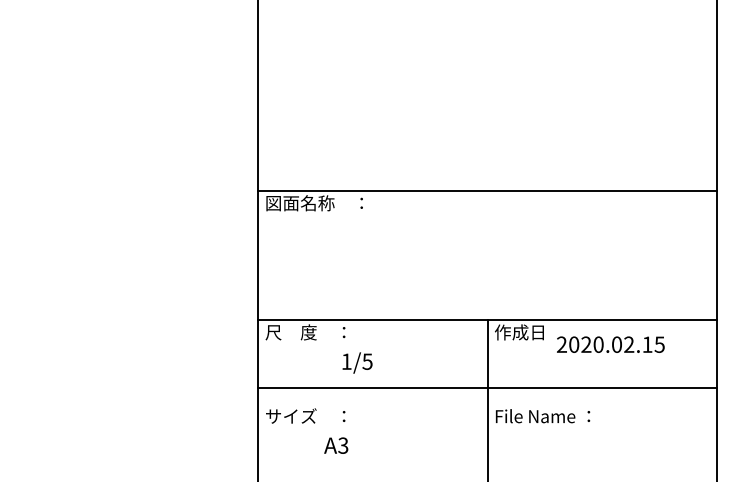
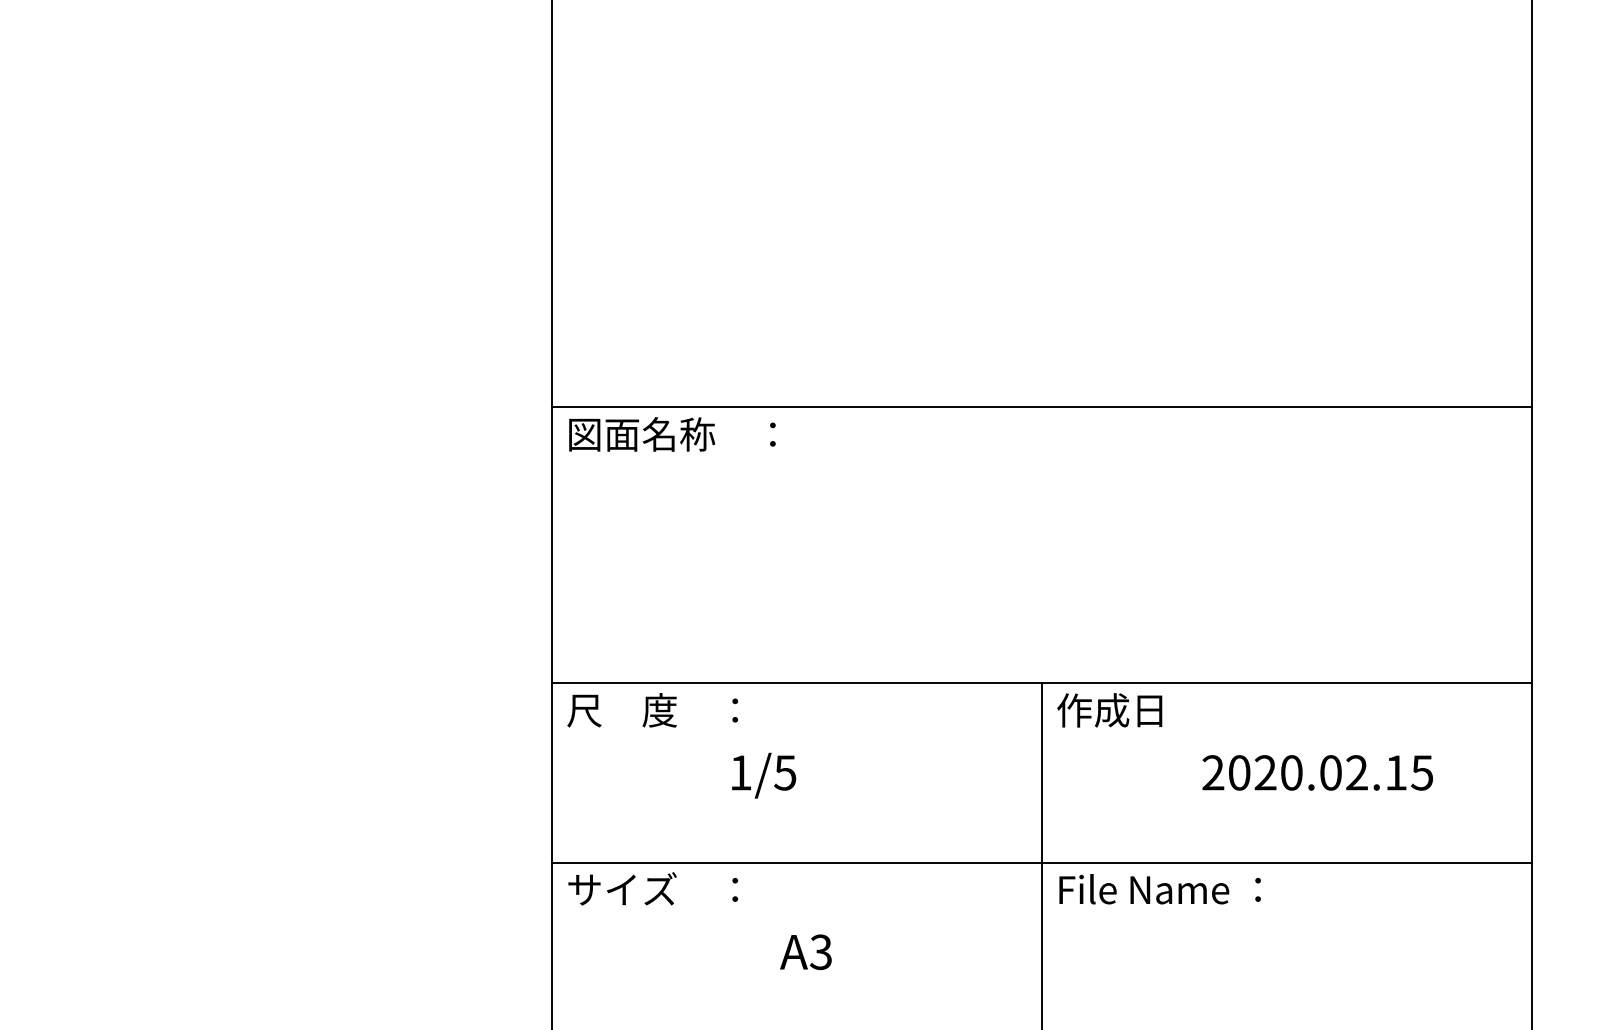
text: (610, 344) -> (1317, 772), moved
line: (487, 387) -> (1041, 862), moved
text: (336, 445) -> (806, 951), moved

